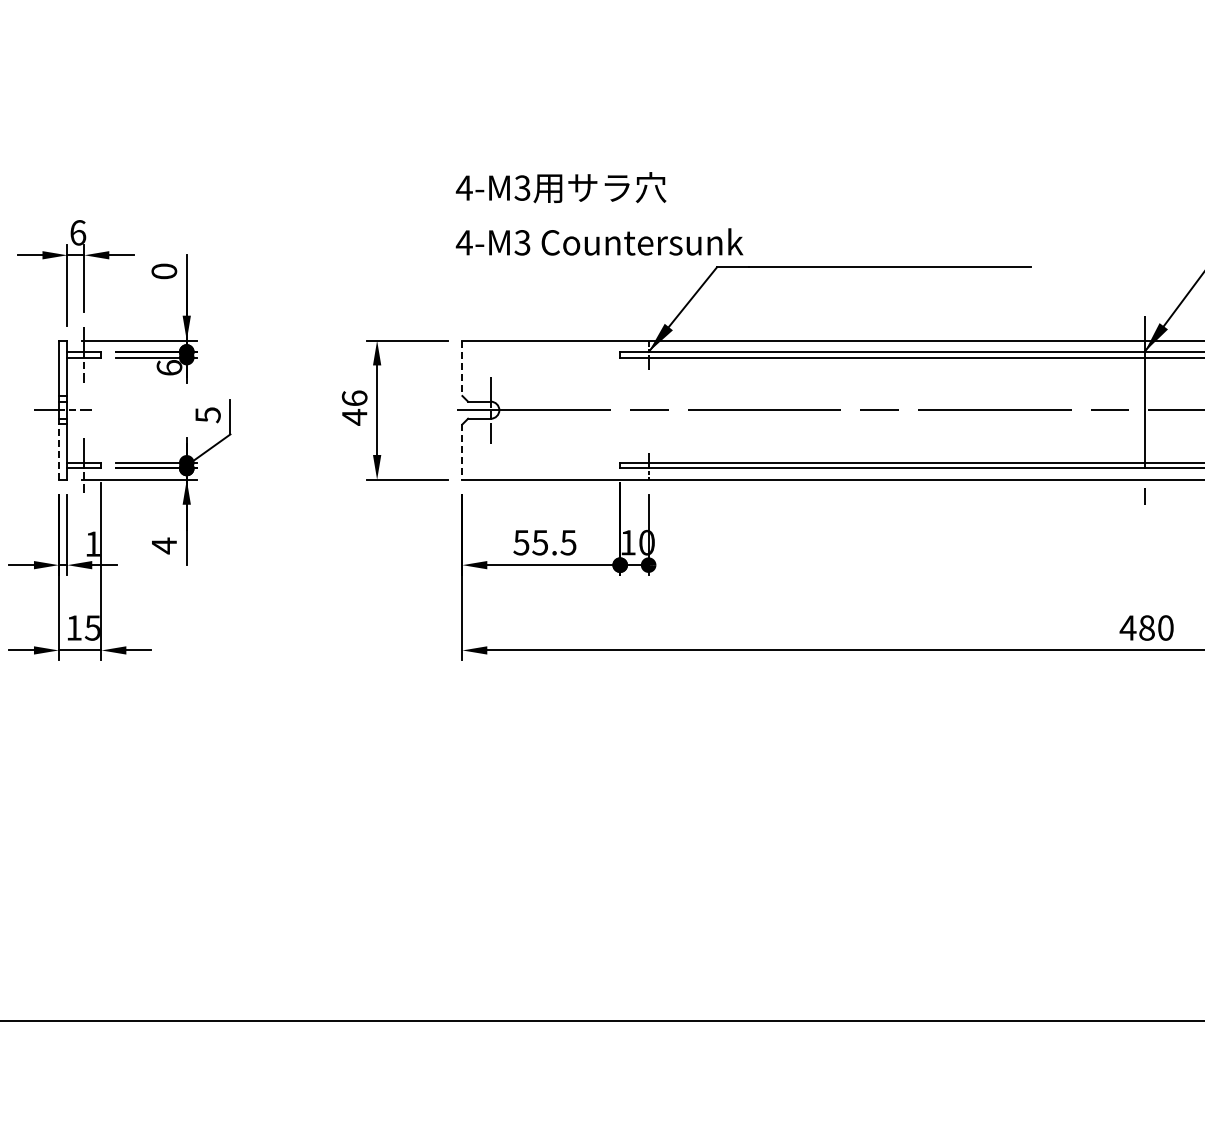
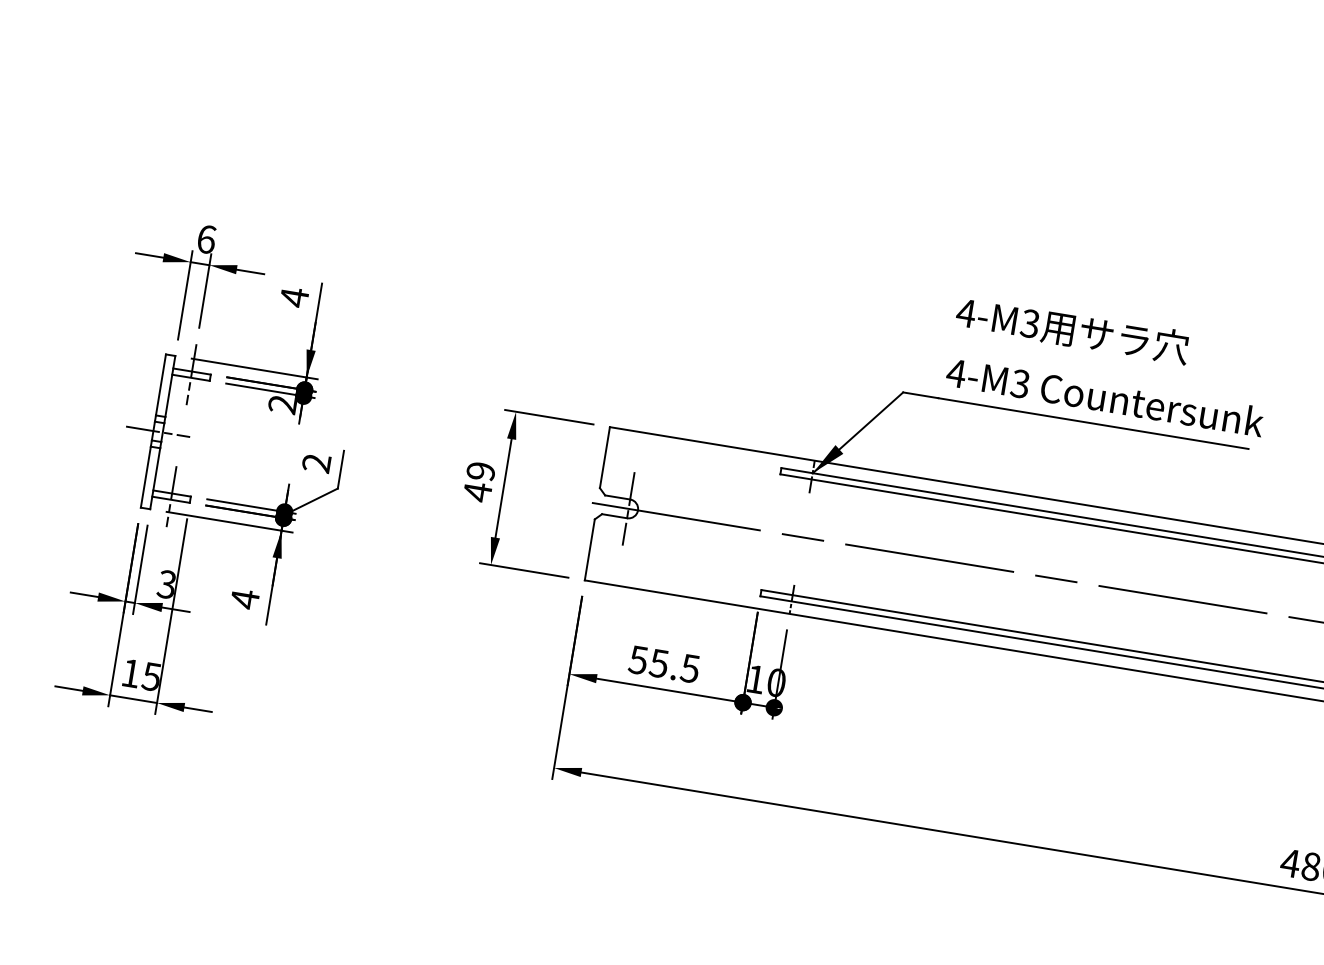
text: (599, 213) -> (1110, 365), moved
text: (164, 271) -> (294, 297), 0 -> 4
text: (169, 367) -> (282, 404), 6 -> 2
line: (462, 368) -> (604, 457), dashed -> solid
text: (354, 398) -> (480, 471), 46 -> 49
text: (207, 415) -> (315, 463), 5 -> 2
line: (58, 452) -> (145, 477), dashed -> solid
line: (462, 452) -> (589, 550), dashed -> solid
text: (92, 543) -> (166, 583), 1 -> 3

